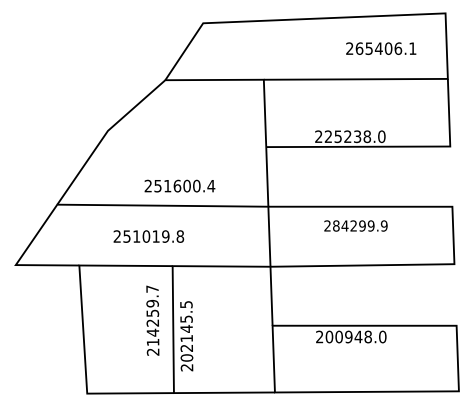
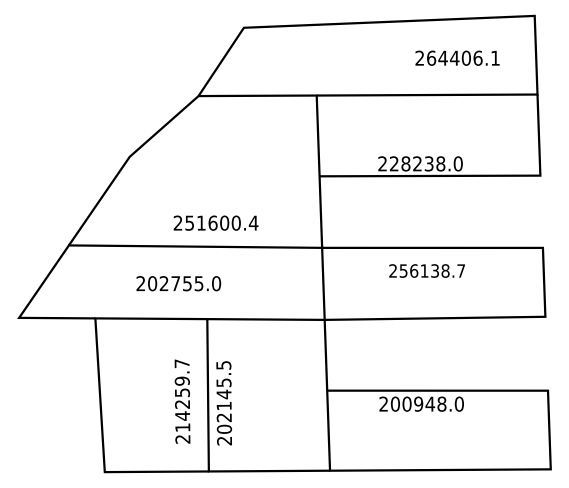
text: (368, 48) -> (442, 57), 265406.1 -> 264406.1
text: (337, 136) -> (405, 163), 225238.0 -> 228238.0
text: (360, 225) -> (432, 270), 284299.9 -> 256138.7
text: (153, 236) -> (184, 283), 251019.8 -> 202755.0
text: (152, 320) -> (182, 401), moved

